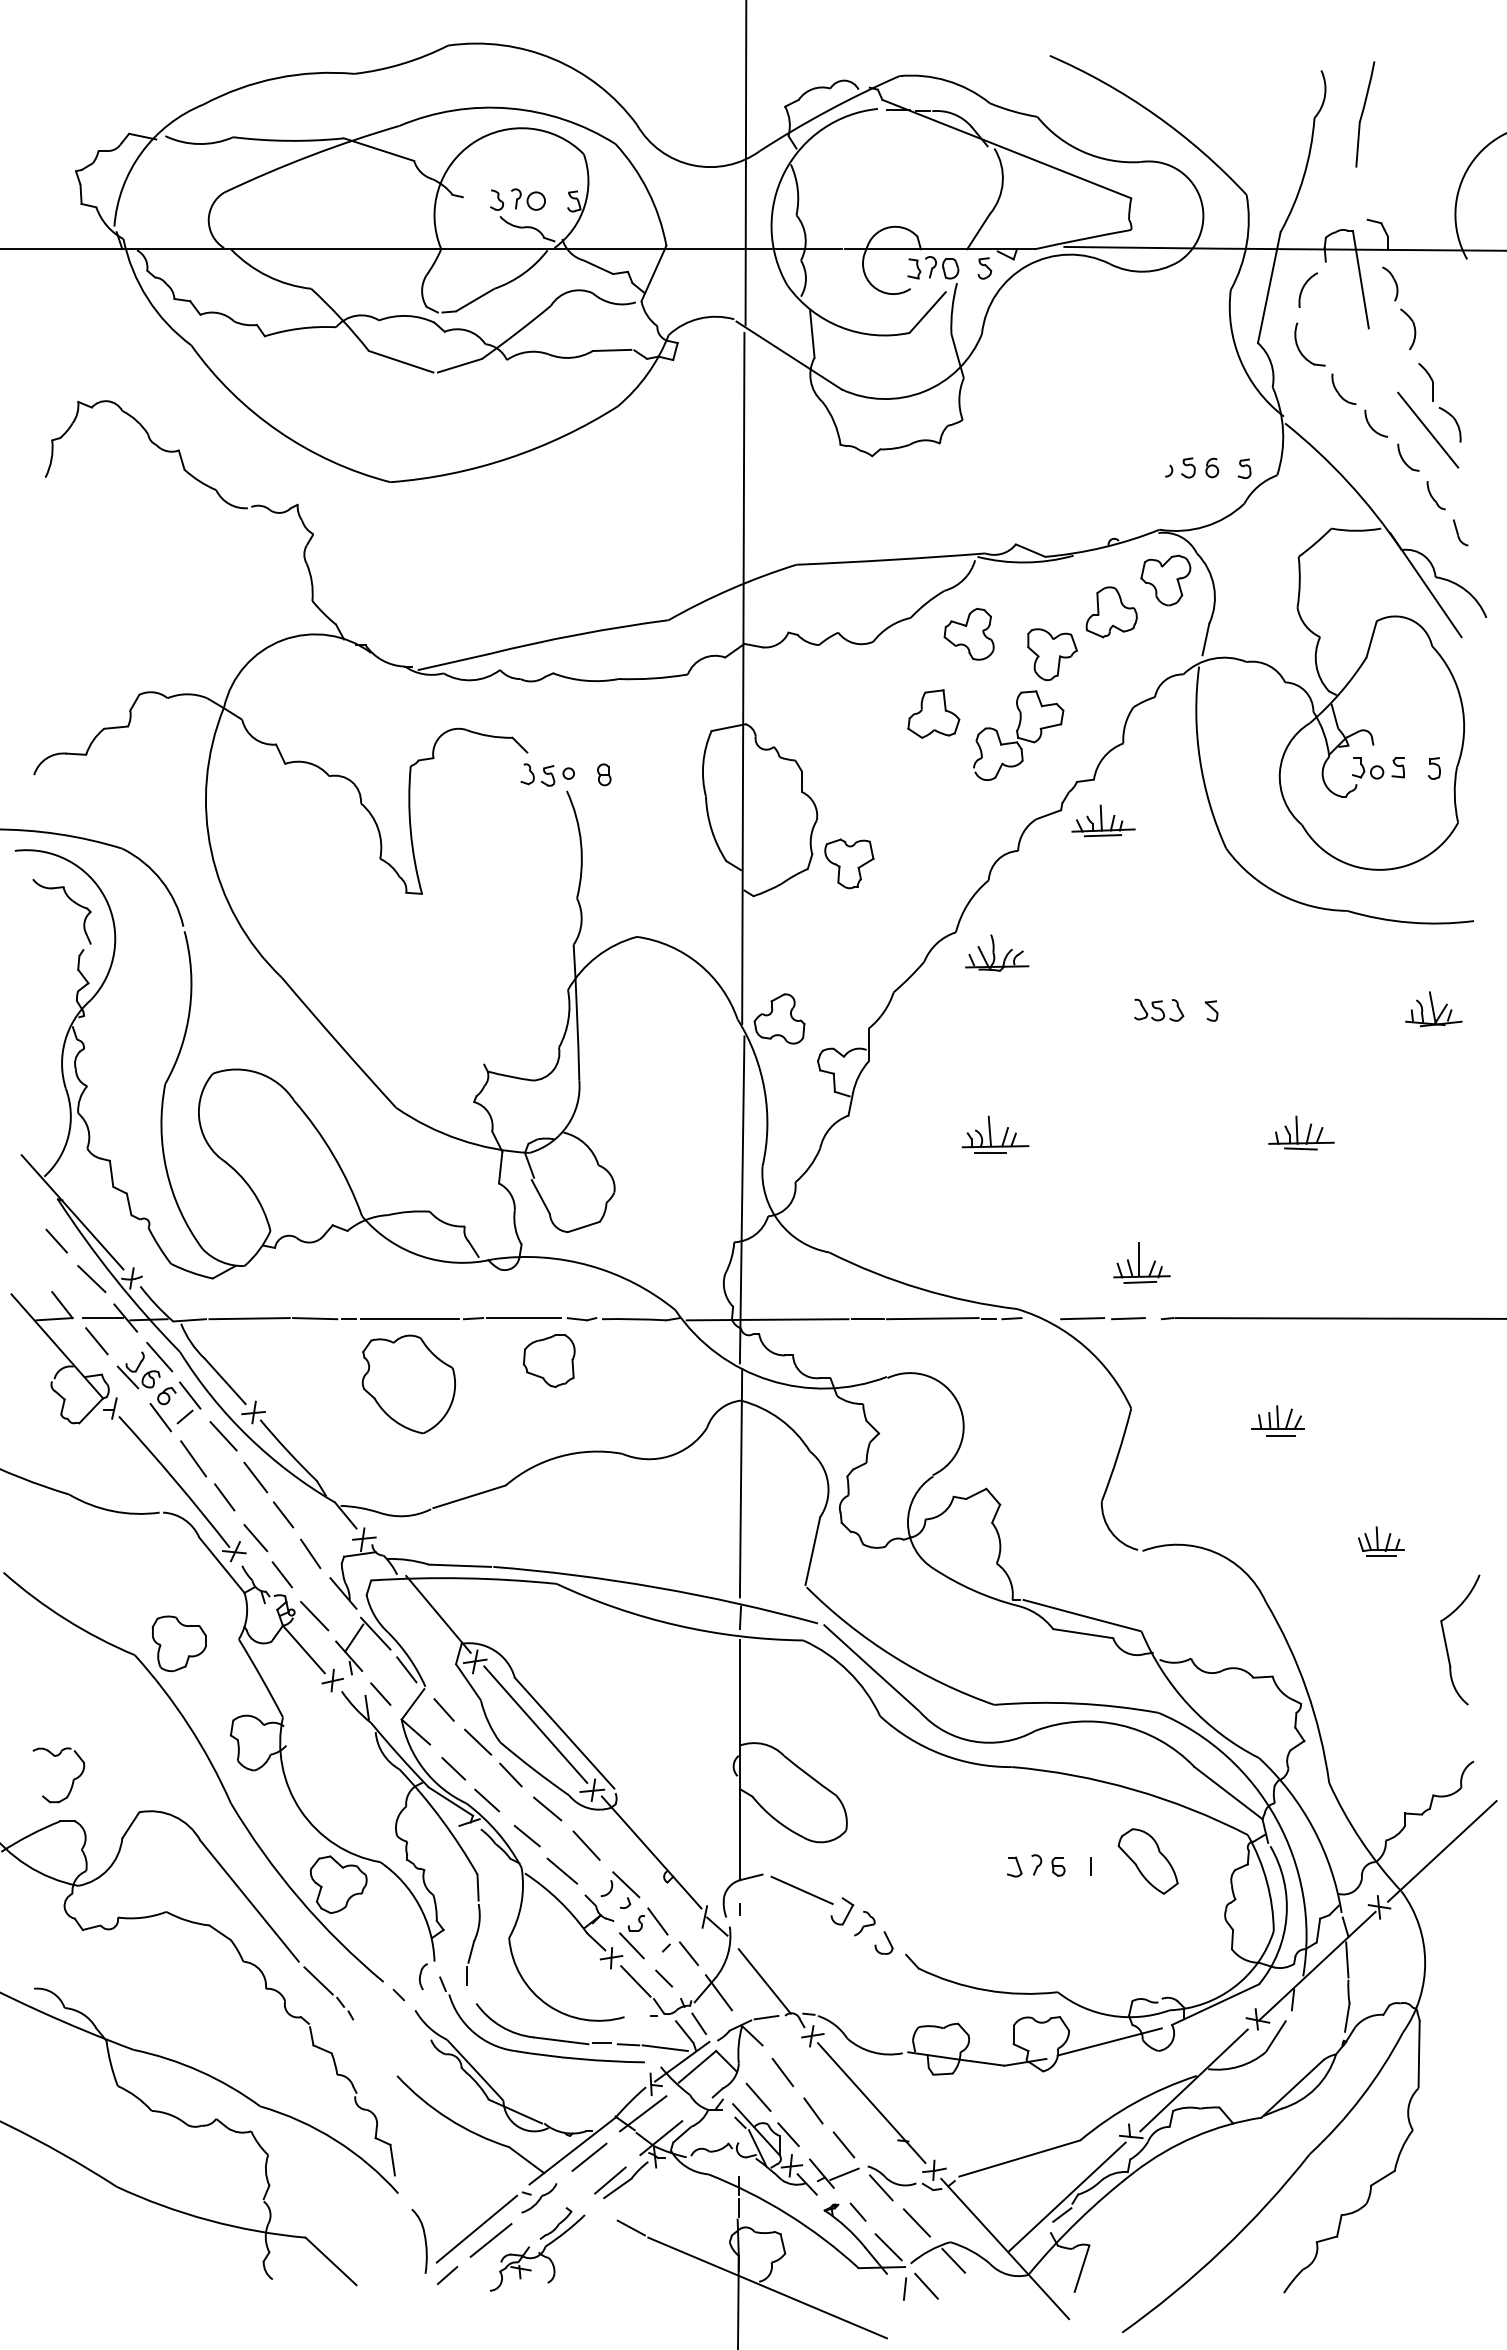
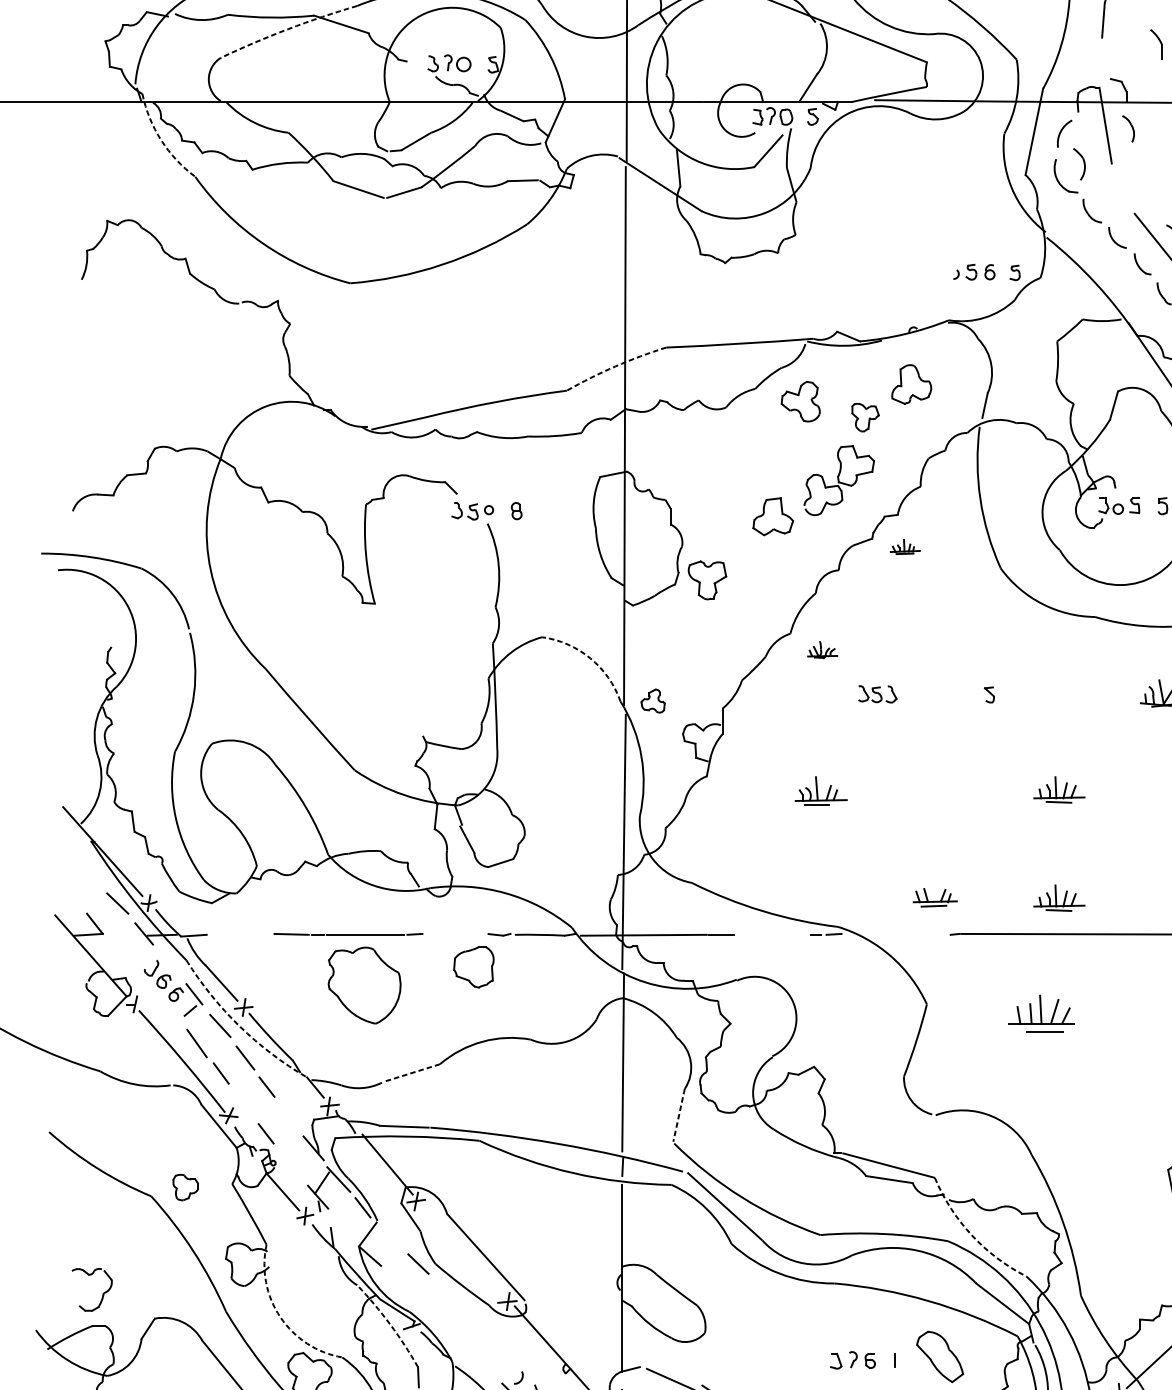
arc: (310, 155) -> (288, 29), solid -> dashed
arc: (147, 298) -> (161, 140), solid -> dashed
part: (1408, 329) -> (1079, 164), moved
part: (1425, 382) -> (1155, 44), moved
part: (1165, 580) -> (953, 359), removed
arc: (731, 589) -> (615, 366), solid -> dashed
part: (1052, 654) -> (865, 417), size x0.7
part: (933, 713) -> (772, 516), moved
part: (1103, 820) -> (905, 546), size x0.6
part: (71, 901) -> (101, 609), removed
part: (997, 952) -> (822, 649), size x0.6
arc: (698, 964) -> (590, 658), solid -> dashed
part: (1159, 1009) -> (878, 693), moved
part: (779, 1018) -> (653, 700), size x0.6
line: (56, 1240) -> (90, 873), removed
line: (1139, 1259) -> (933, 888), removed
part: (1301, 1271) -> (1059, 897), added
line: (102, 1318) -> (126, 934), removed
line: (249, 1318) -> (240, 934), removed
line: (523, 1318) -> (453, 934), removed
line: (932, 1318) -> (772, 934), removed
line: (1082, 1318) -> (888, 934), removed
line: (1128, 1318) -> (924, 934), removed
line: (96, 1341) -> (121, 952), removed
line: (159, 1356) -> (170, 963), removed
line: (127, 1377) -> (145, 980), removed
line: (160, 1417) -> (171, 1011), removed
part: (1277, 1420) -> (1040, 1013), size x1.6
arc: (248, 1436) -> (239, 1026), solid -> dashed
line: (469, 1496) -> (411, 1072), solid -> dashed
line: (255, 1538) -> (245, 1105), removed
part: (1381, 1541) -> (1121, 1107), removed
line: (812, 1551) -> (678, 1115), solid -> dashed
line: (310, 1553) -> (288, 1117), removed
line: (314, 1615) -> (291, 1165), removed
part: (178, 1643) -> (185, 1187), size x0.6
line: (380, 1693) -> (342, 1226), removed
arc: (1188, 1705) -> (971, 1235), solid -> dashed
line: (443, 1709) -> (391, 1238), removed
line: (535, 1724) -> (463, 1250), removed
line: (453, 1768) -> (399, 1284), removed
line: (510, 1774) -> (443, 1289), removed
line: (487, 1800) -> (425, 1309), removed
line: (547, 1808) -> (472, 1315), removed
arc: (300, 1810) -> (280, 1317), solid -> dashed
arc: (441, 1819) -> (389, 1324), solid -> dashed
line: (526, 1835) -> (456, 1336), removed
line: (586, 1845) -> (502, 1344), removed
line: (562, 1870) -> (484, 1363), removed
line: (626, 1884) -> (534, 1374), removed

